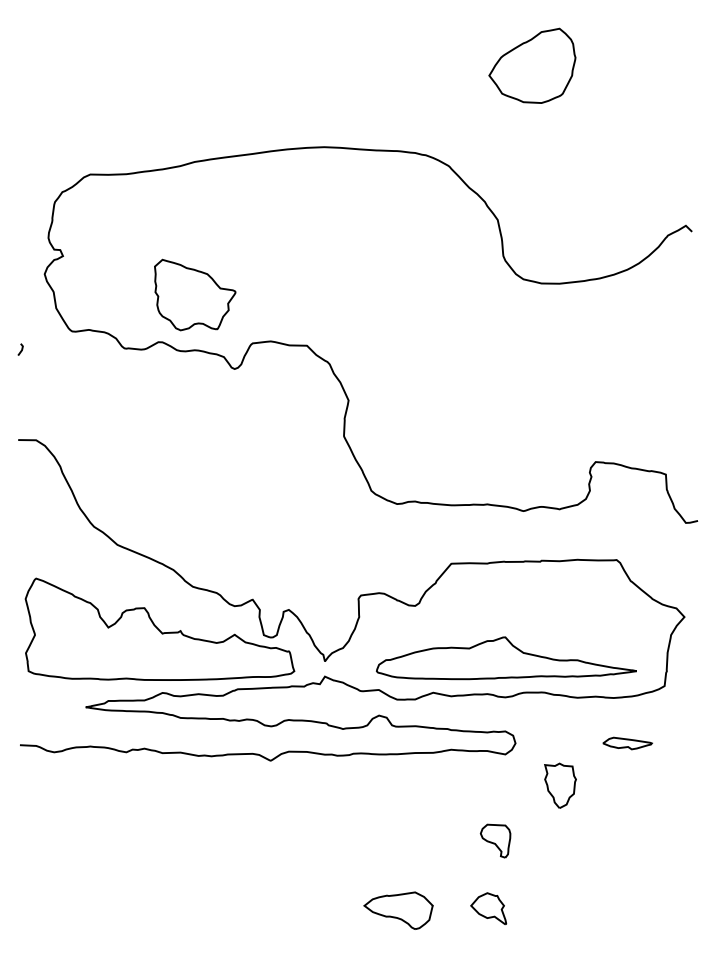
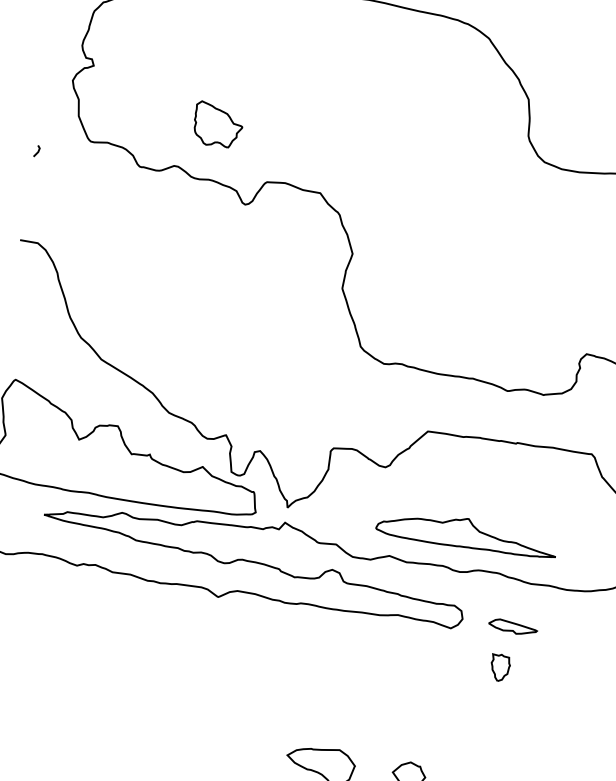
part: (195, 294) -> (218, 124), size x0.6
part: (506, 658) -> (467, 533), size x0.7
part: (627, 743) -> (512, 627), moved
part: (560, 785) -> (500, 667), size x0.6
part: (495, 840) -> (427, 711), removed

